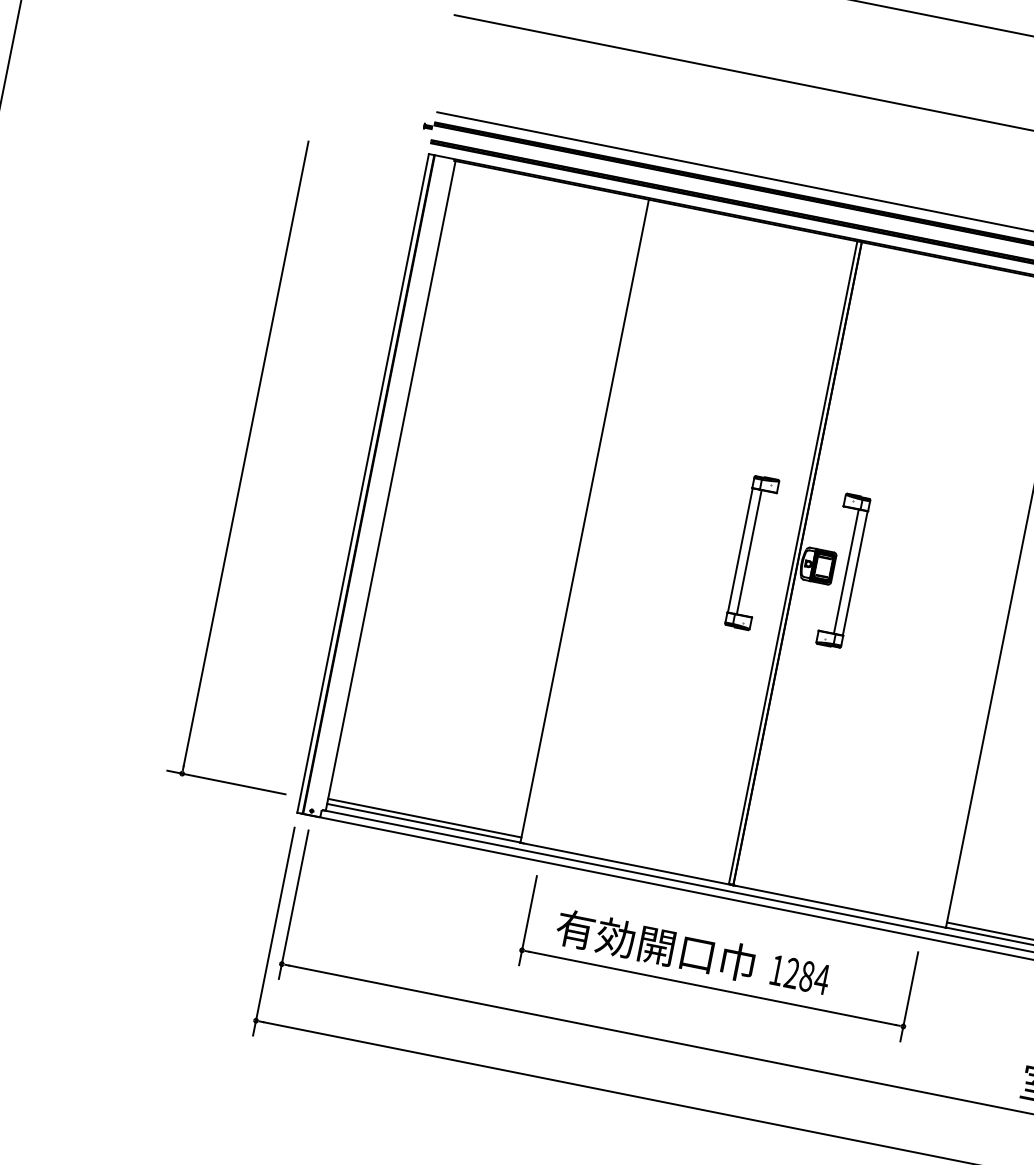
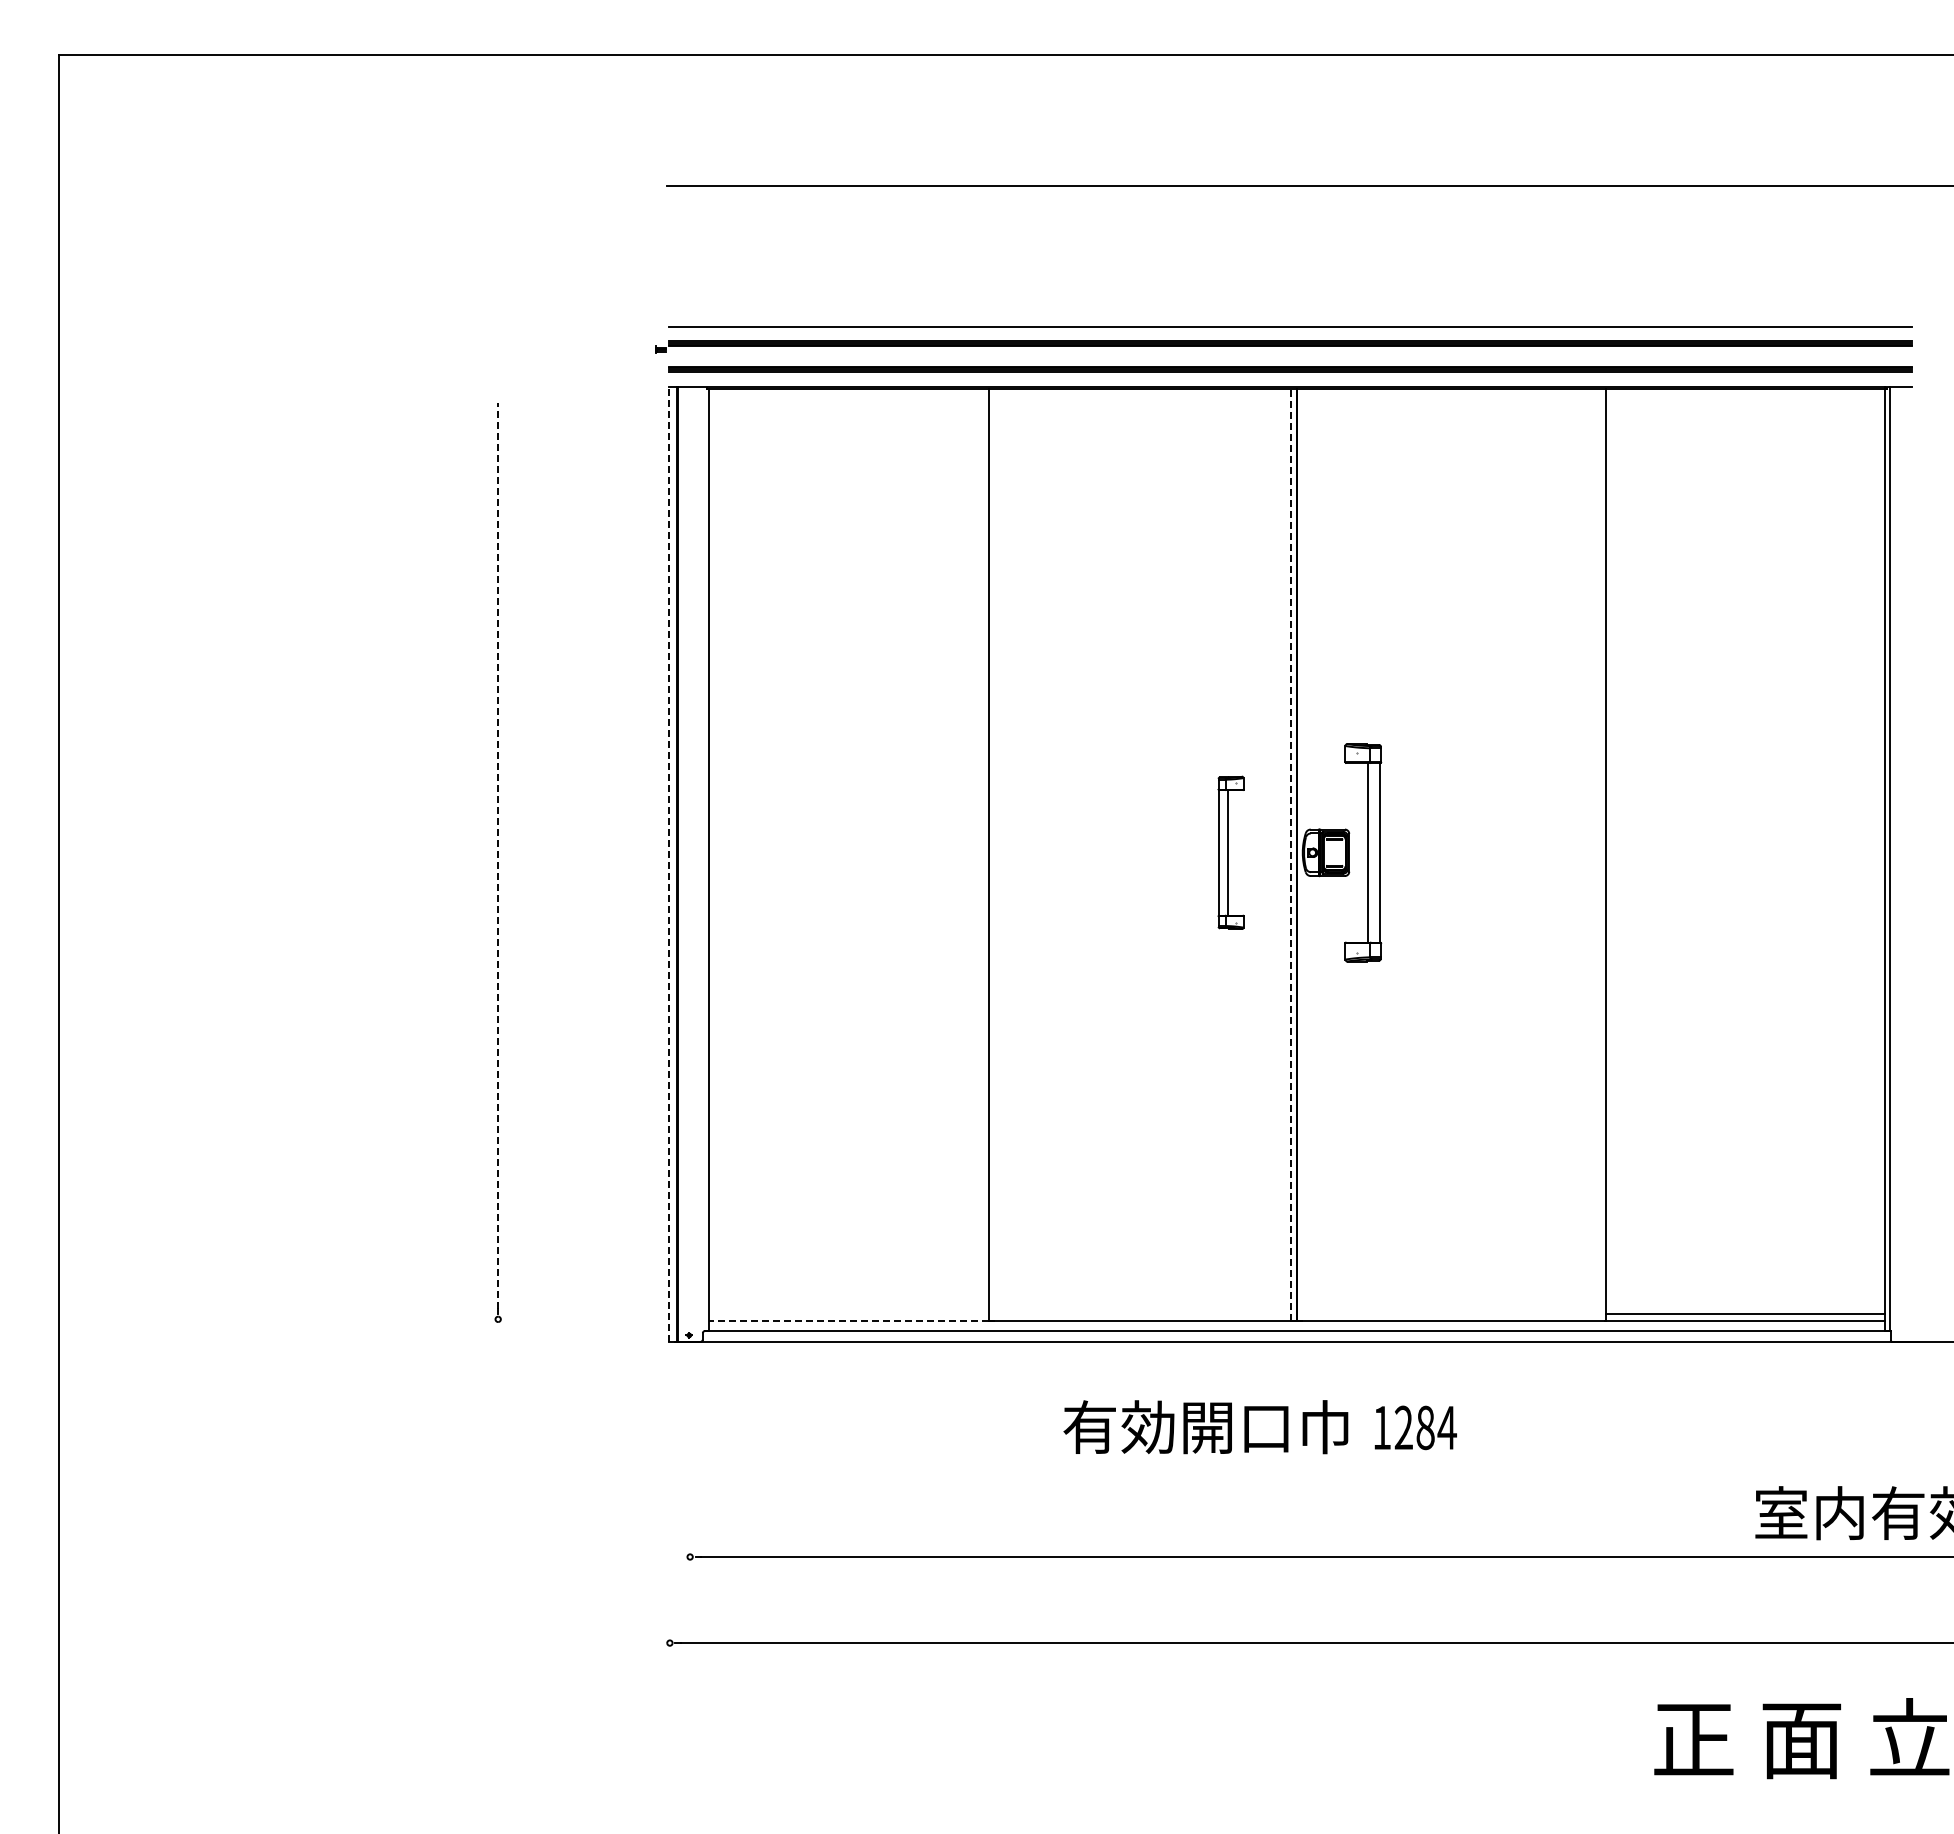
line: (246, 453) -> (498, 855), solid -> dashed
line: (363, 482) -> (669, 863), solid -> dashed
part: (751, 552) -> (1230, 852), size x0.7
line: (792, 562) -> (1290, 855), solid -> dashed
line: (225, 782) -> (561, 1319), removed
line: (424, 817) -> (848, 1313), removed
line: (423, 823) -> (848, 1321), solid -> dashed
line: (294, 904) -> (690, 1470), removed
line: (273, 931) -> (669, 1513), removed
part: (712, 988) -> (1297, 1470), removed

